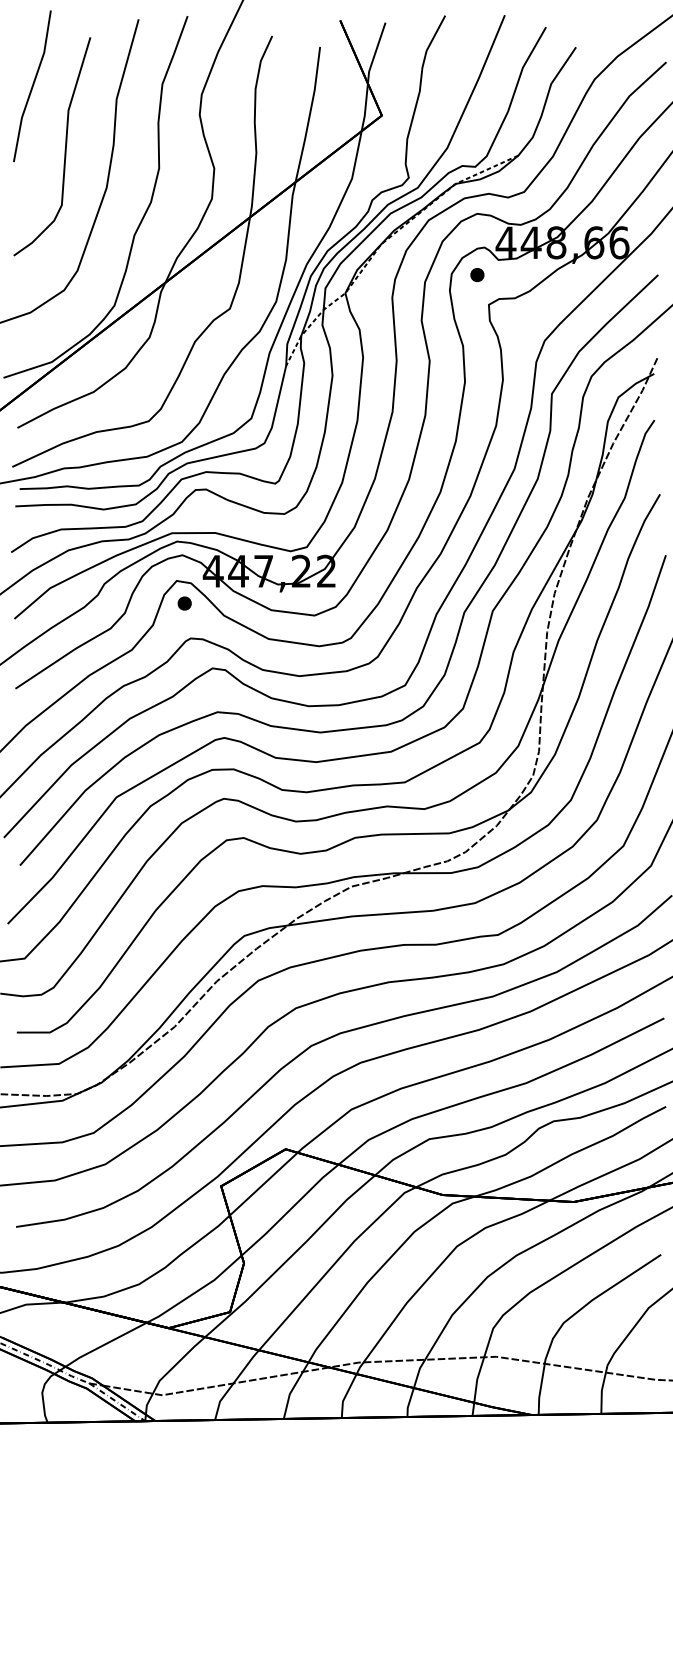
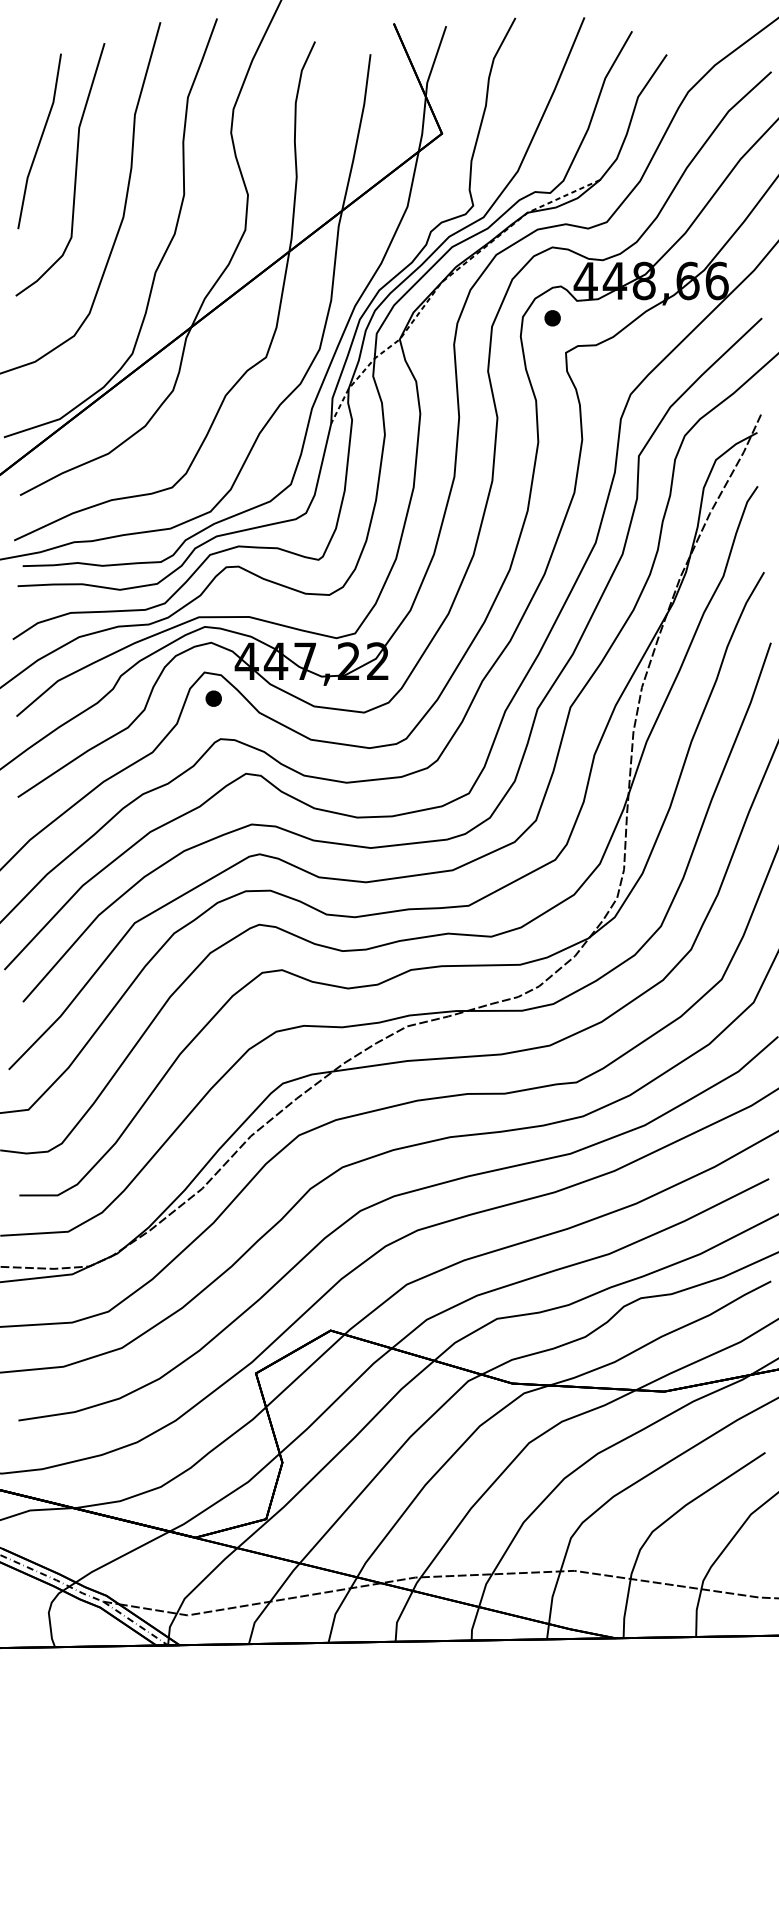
line: (32, 86) -> (39, 141), moved

